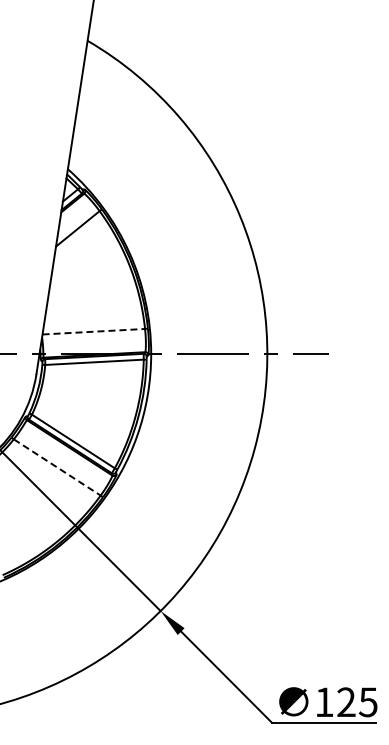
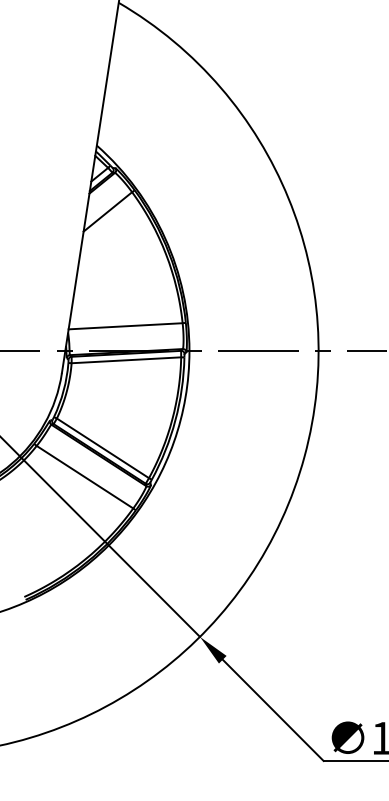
line: (94, 331) -> (126, 326), dashed -> solid
line: (57, 467) -> (85, 477), dashed -> solid

